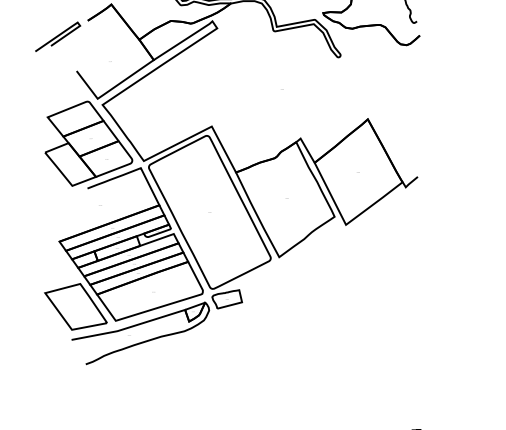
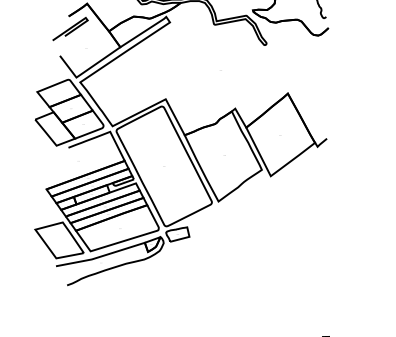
line: (58, 36) -> (70, 28), moved

